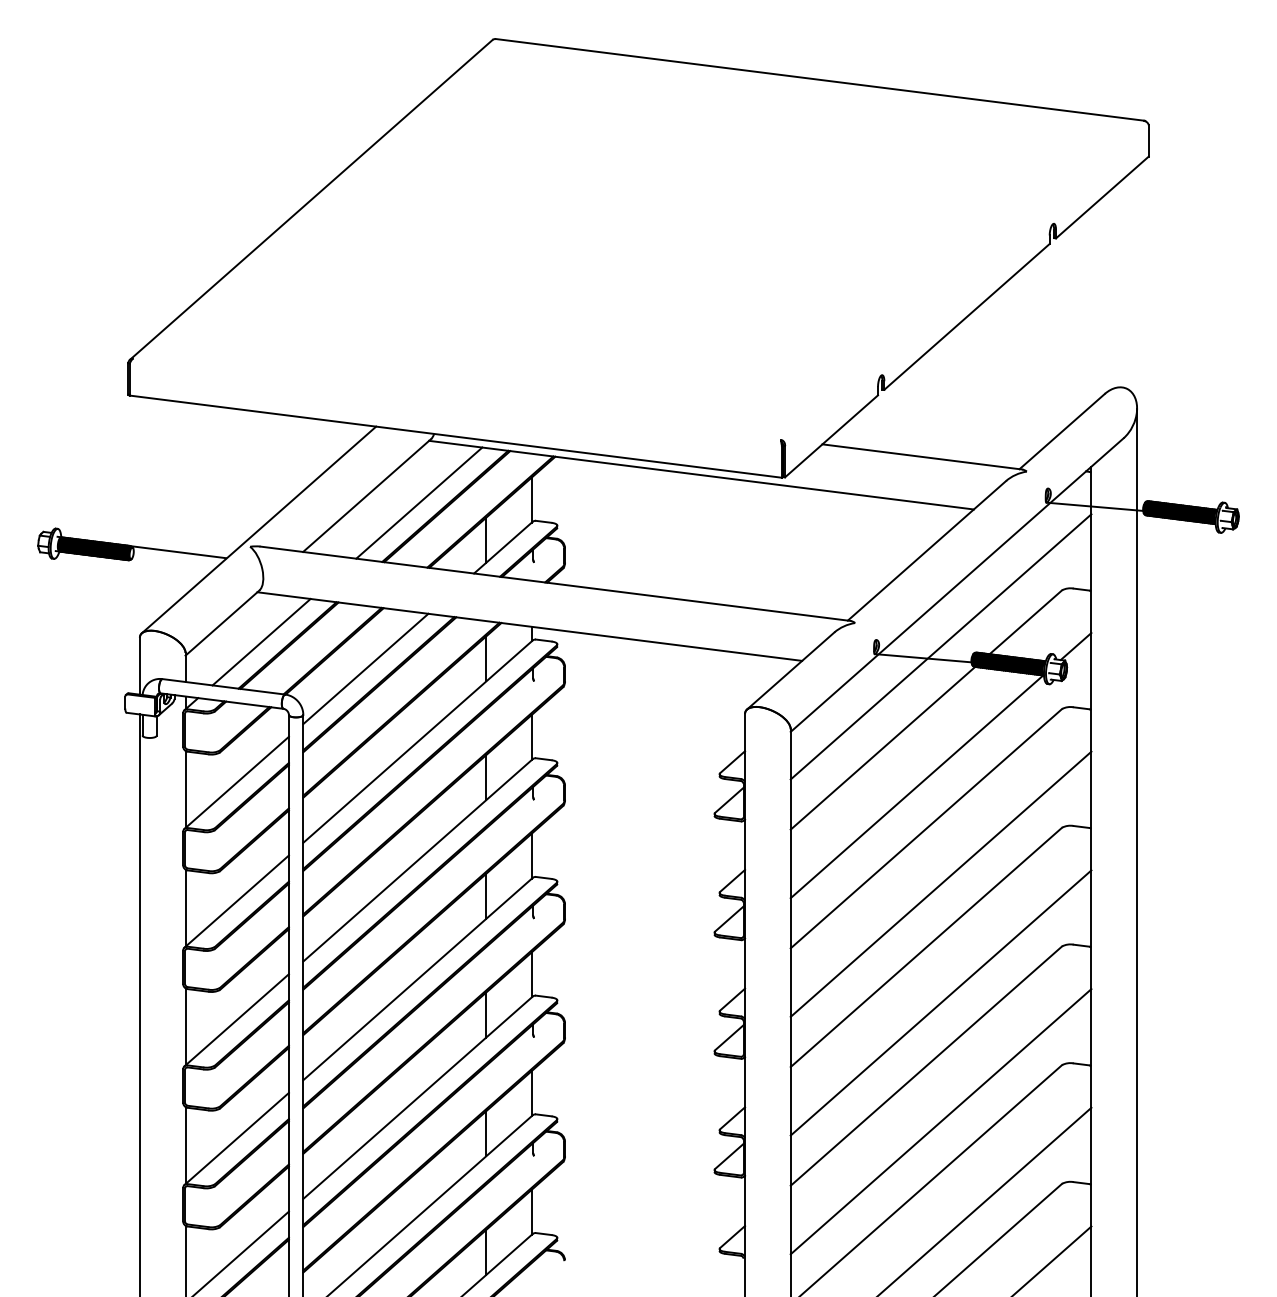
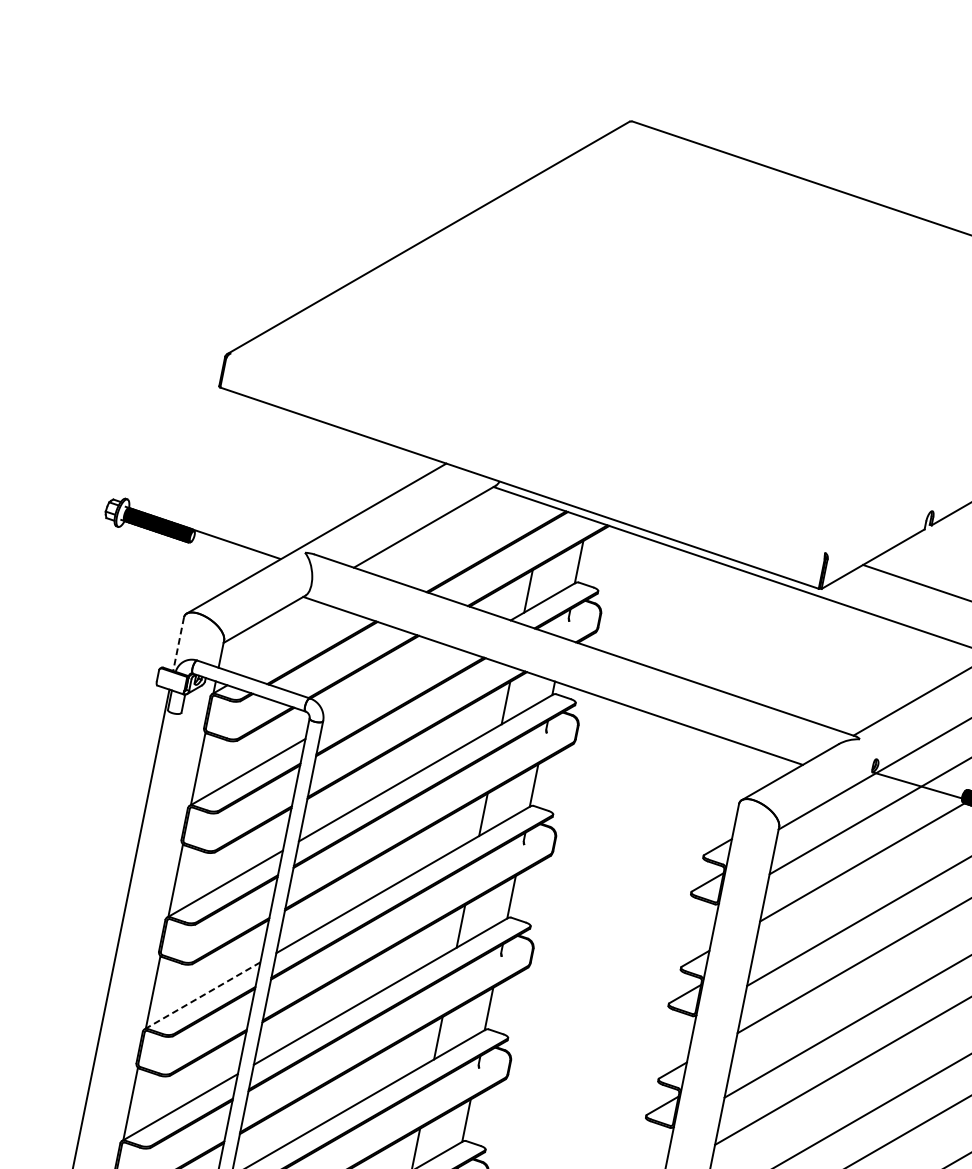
line: (419, 502) -> (472, 543), removed
line: (261, 641) -> (297, 644), removed
line: (139, 666) -> (178, 644), solid -> dashed
line: (365, 668) -> (390, 689), removed
line: (236, 1020) -> (202, 995), solid -> dashed

